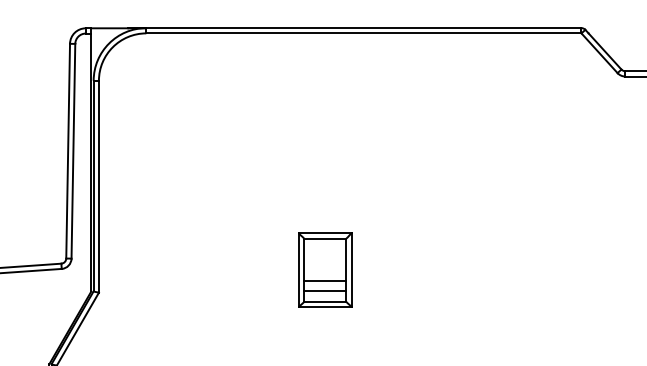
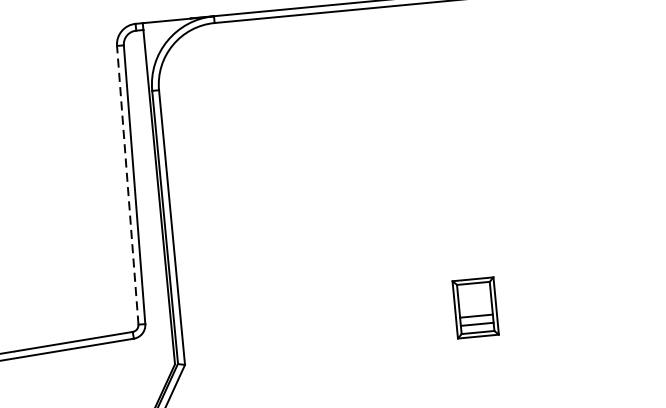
line: (68, 150) -> (128, 184), solid -> dashed
part: (325, 269) -> (475, 307), size x0.6

